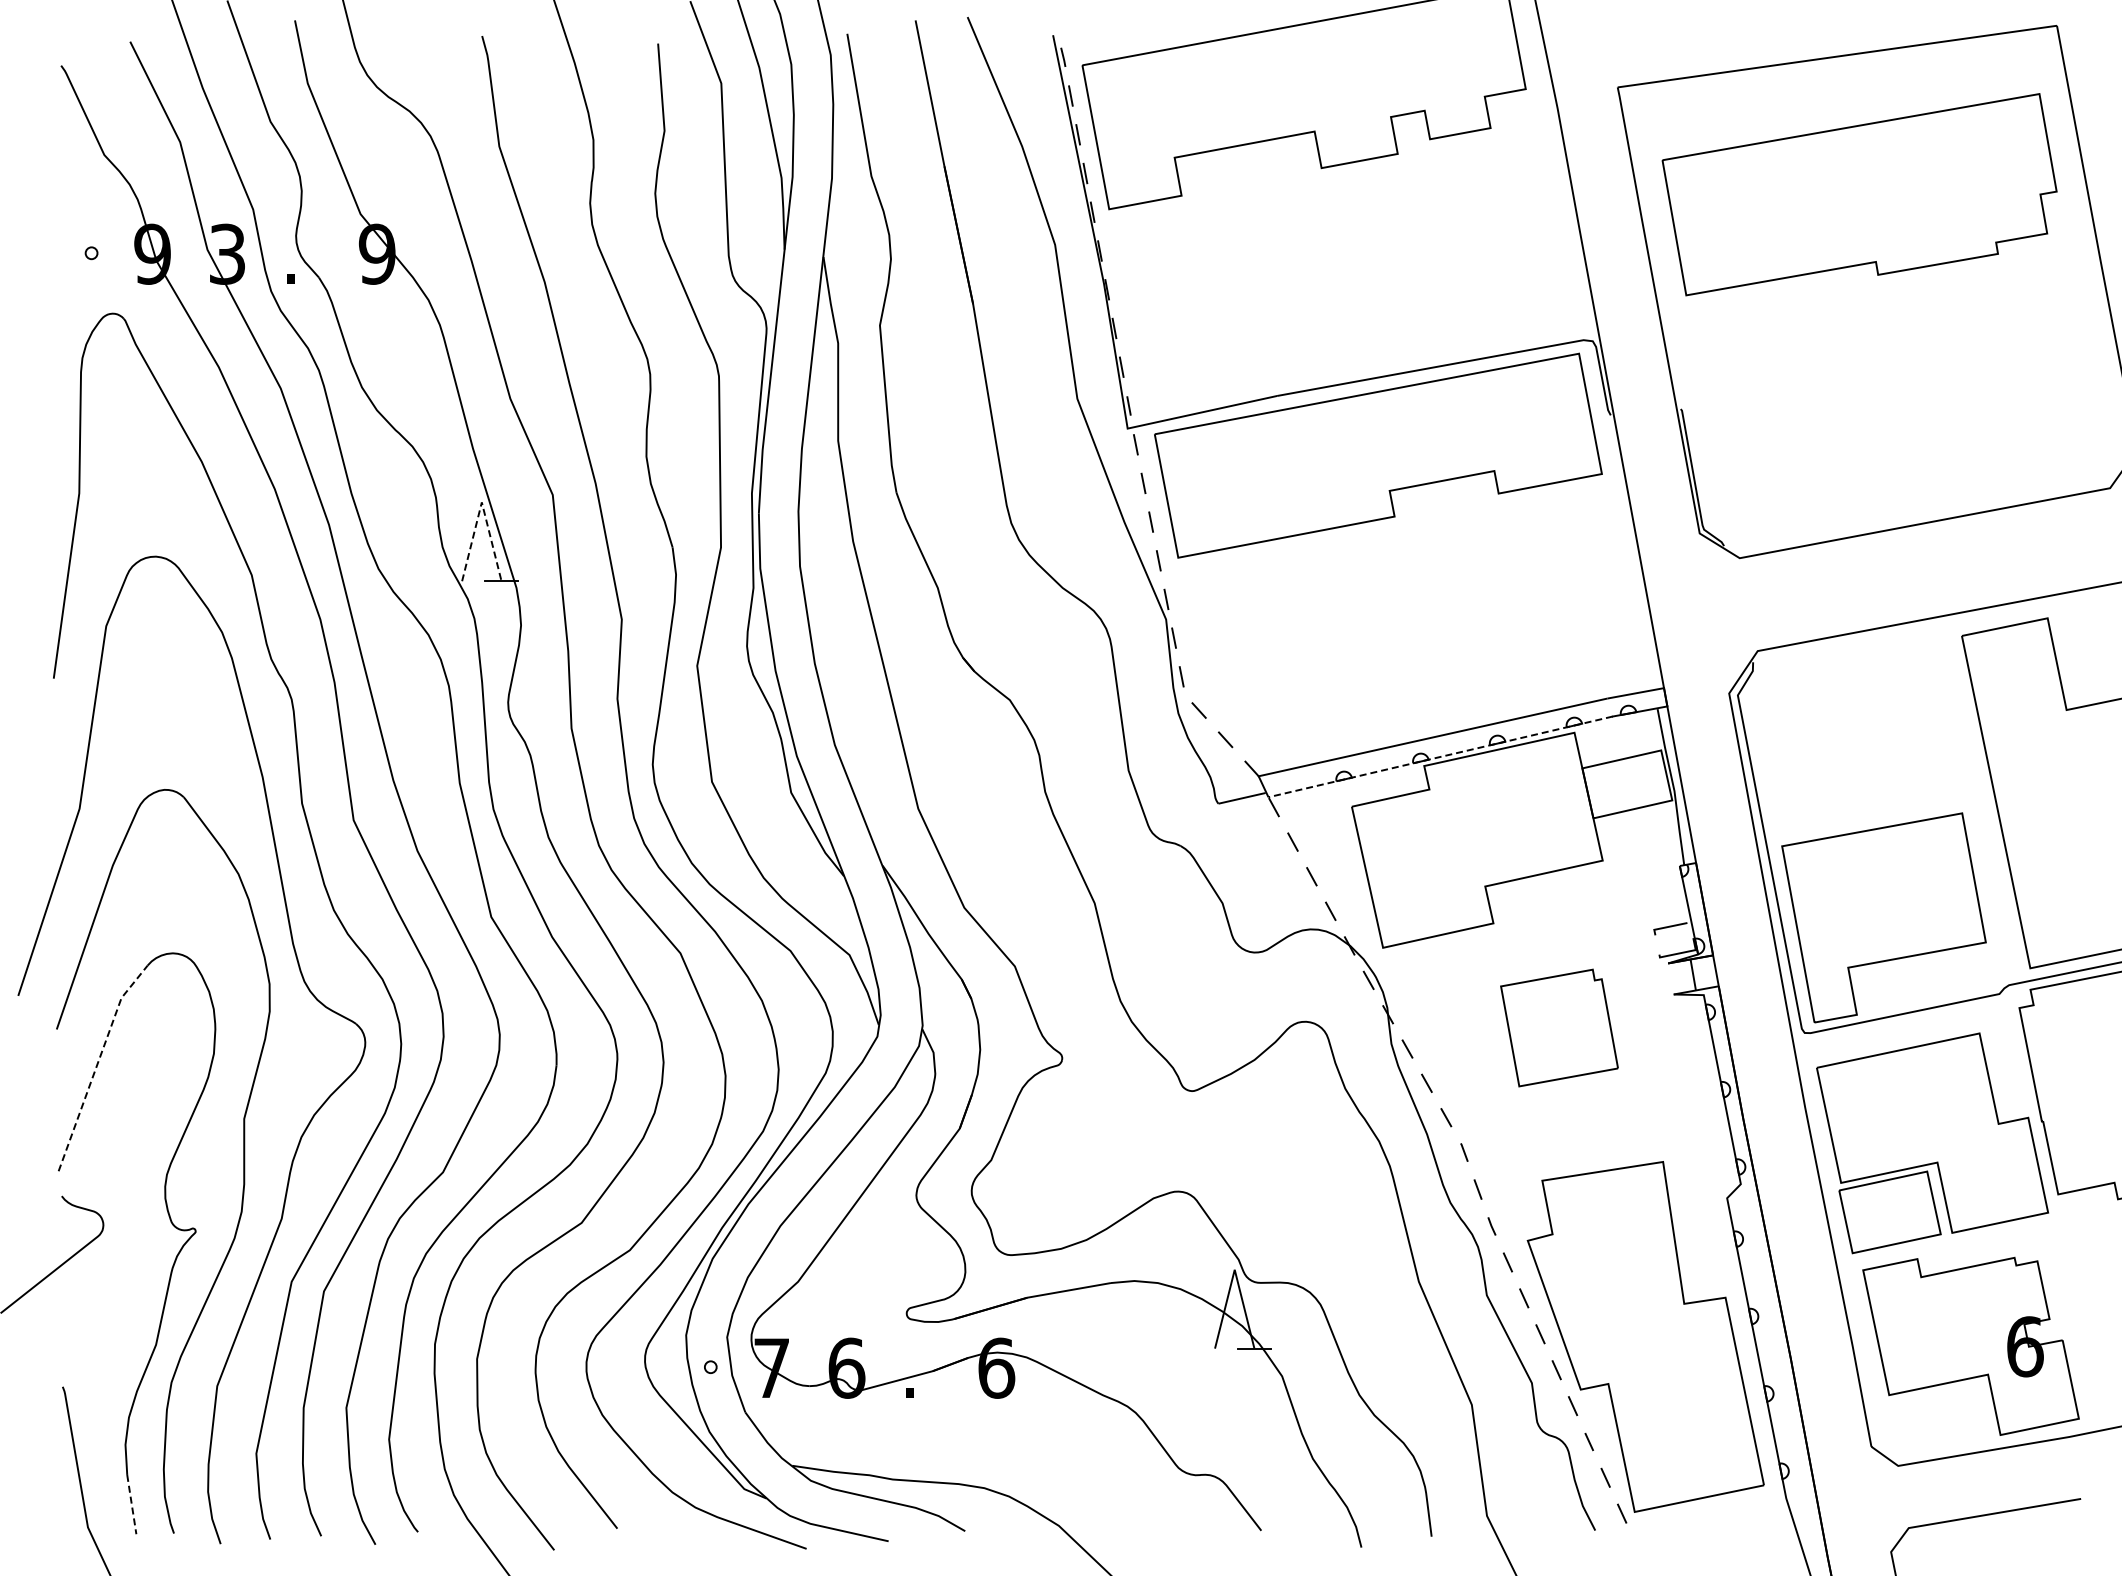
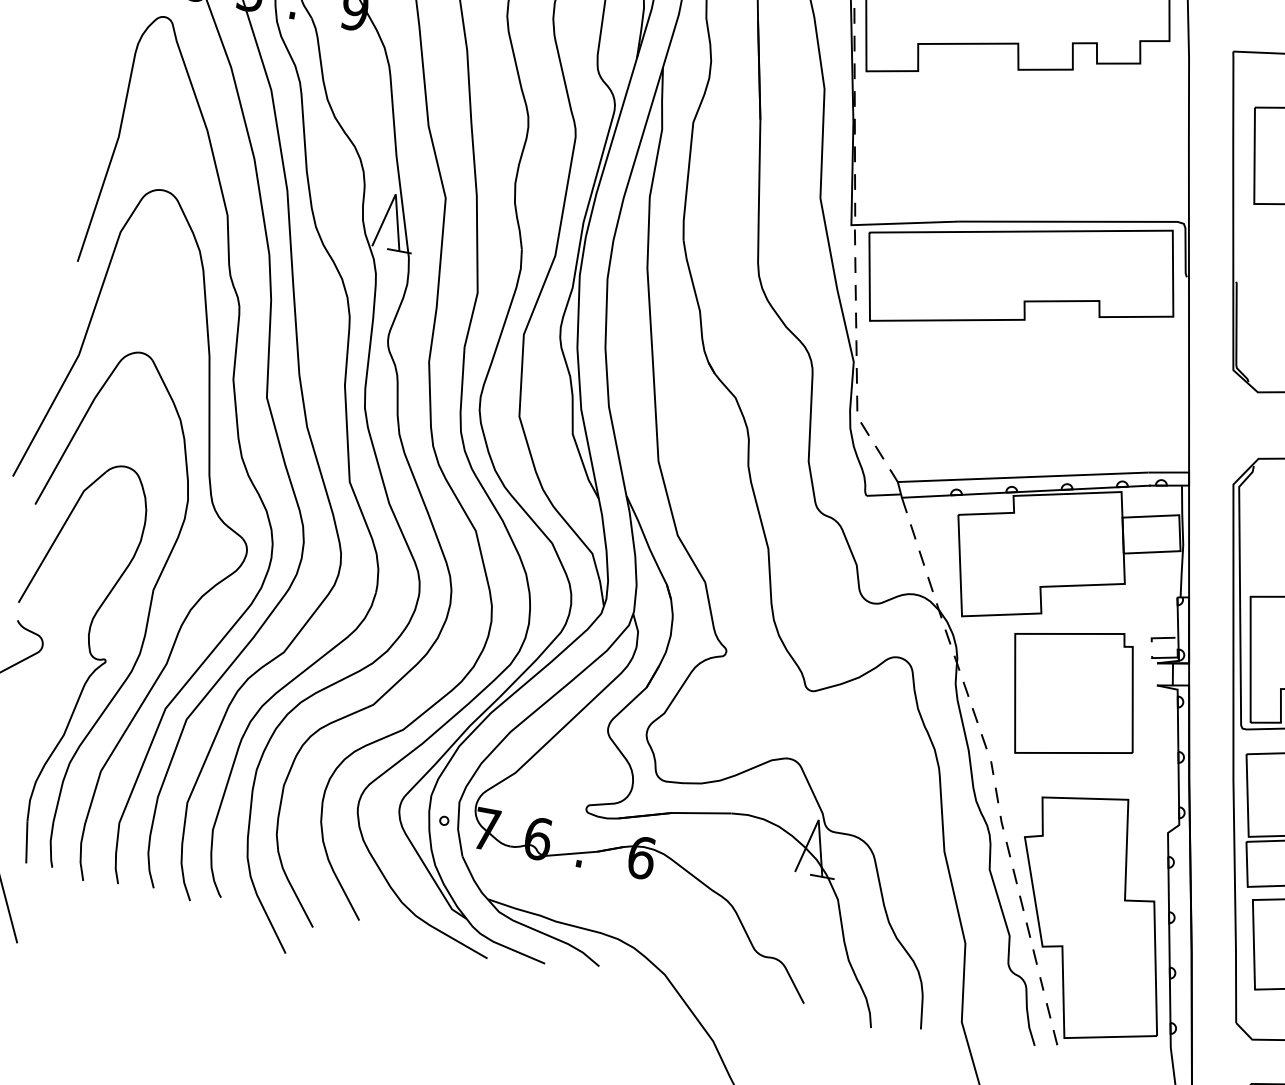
line: (481, 502) -> (395, 194), dashed -> solid
line: (1440, 756) -> (1025, 491), dashed -> solid
part: (1559, 1027) -> (1073, 693), size x1.67
line: (97, 1064) -> (58, 533), dashed -> solid
line: (131, 1504) -> (26, 842), dashed -> solid

